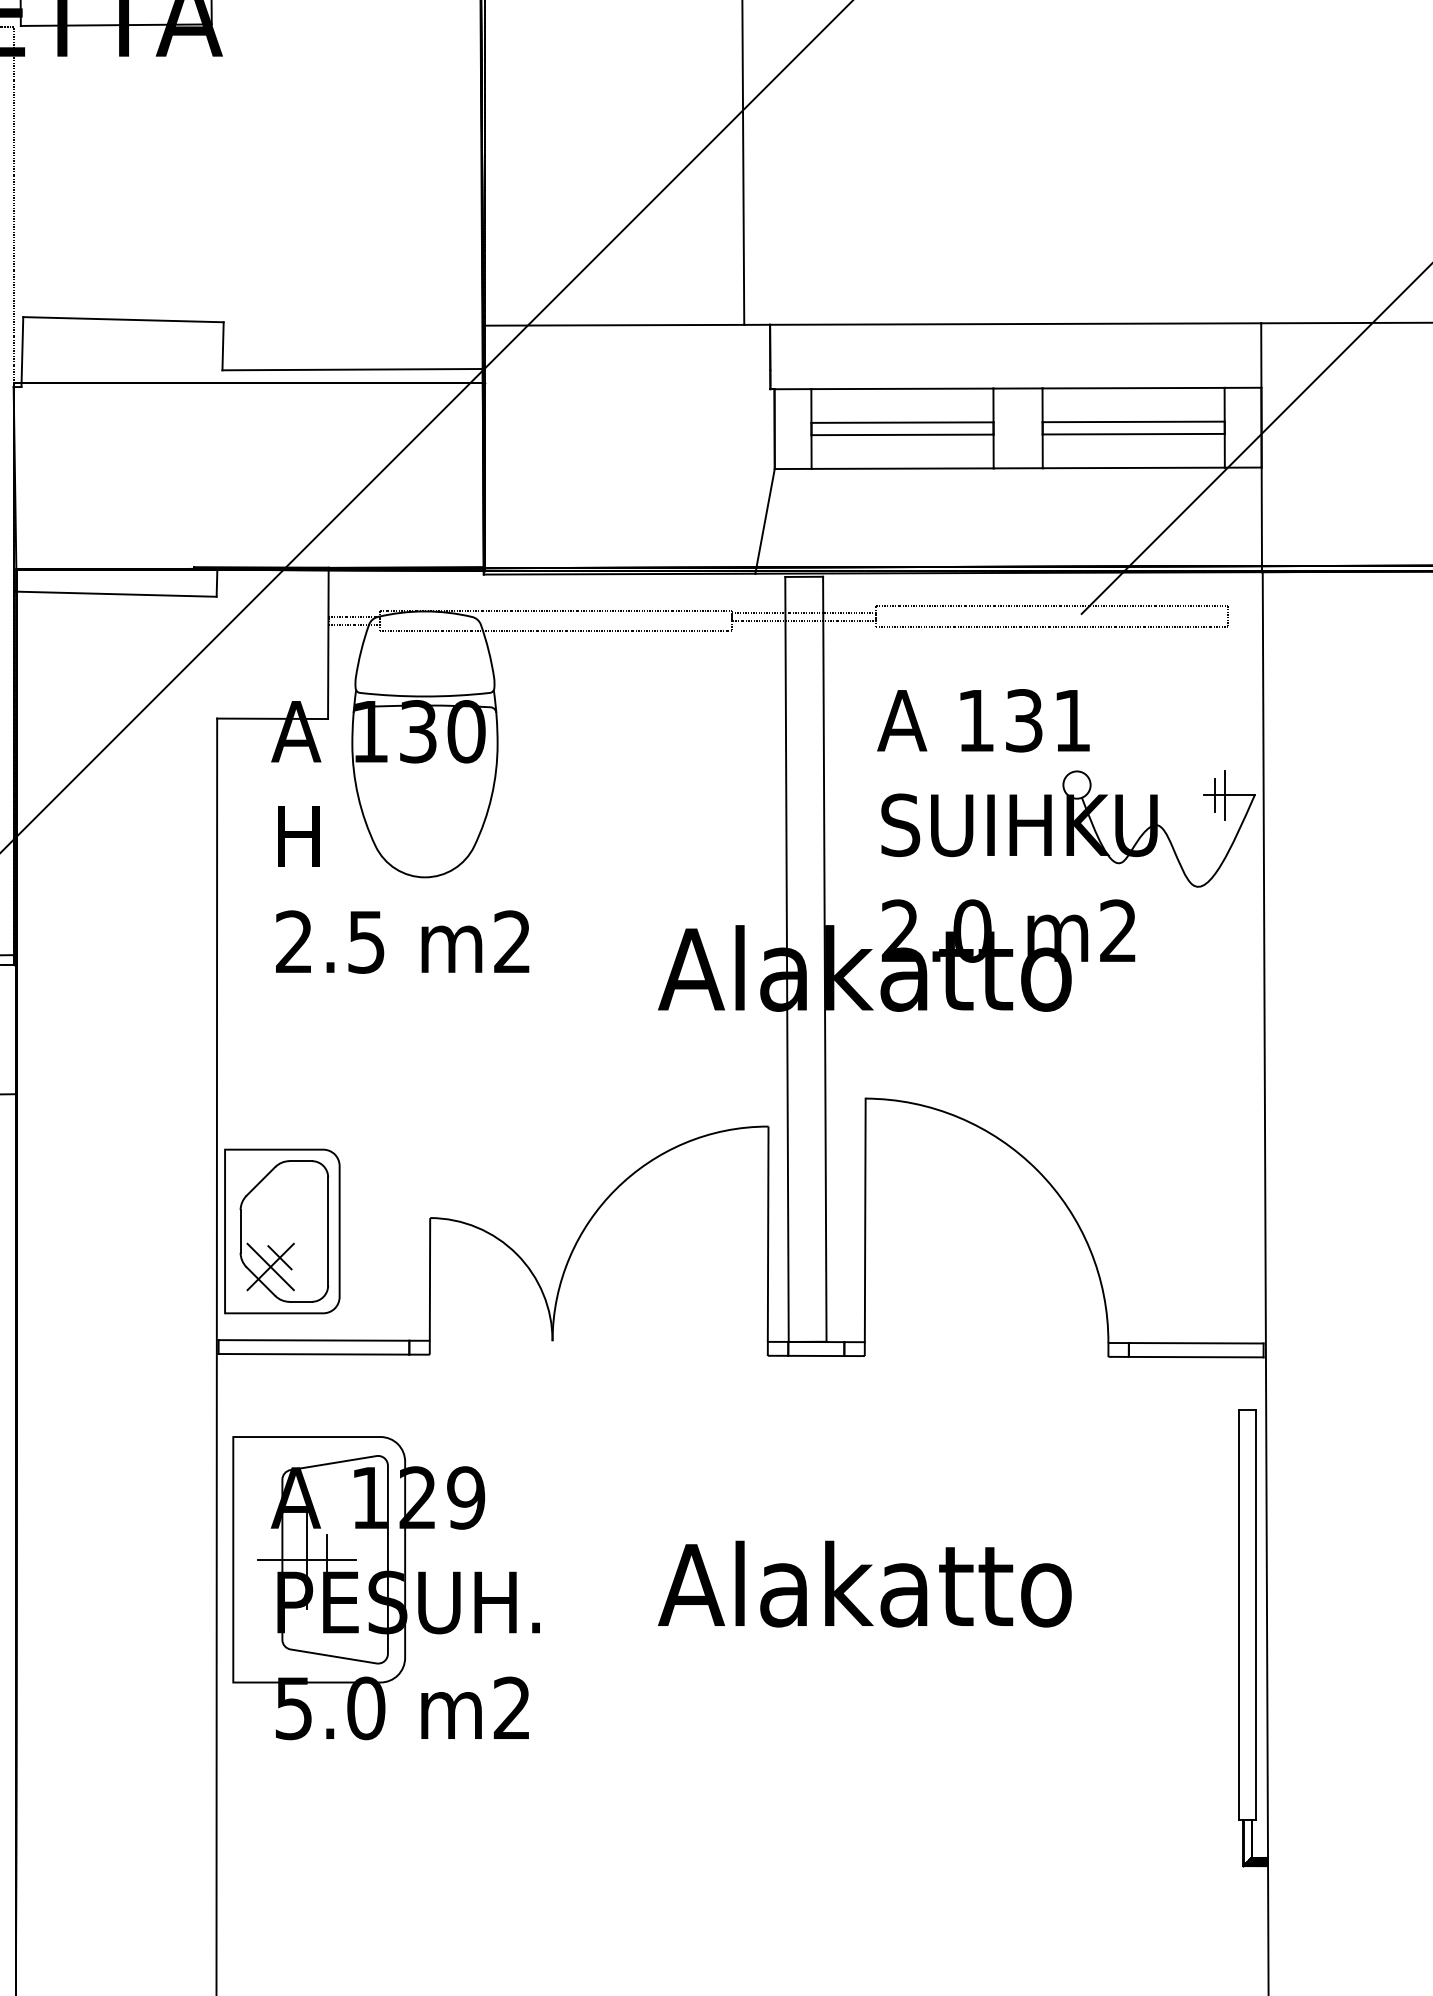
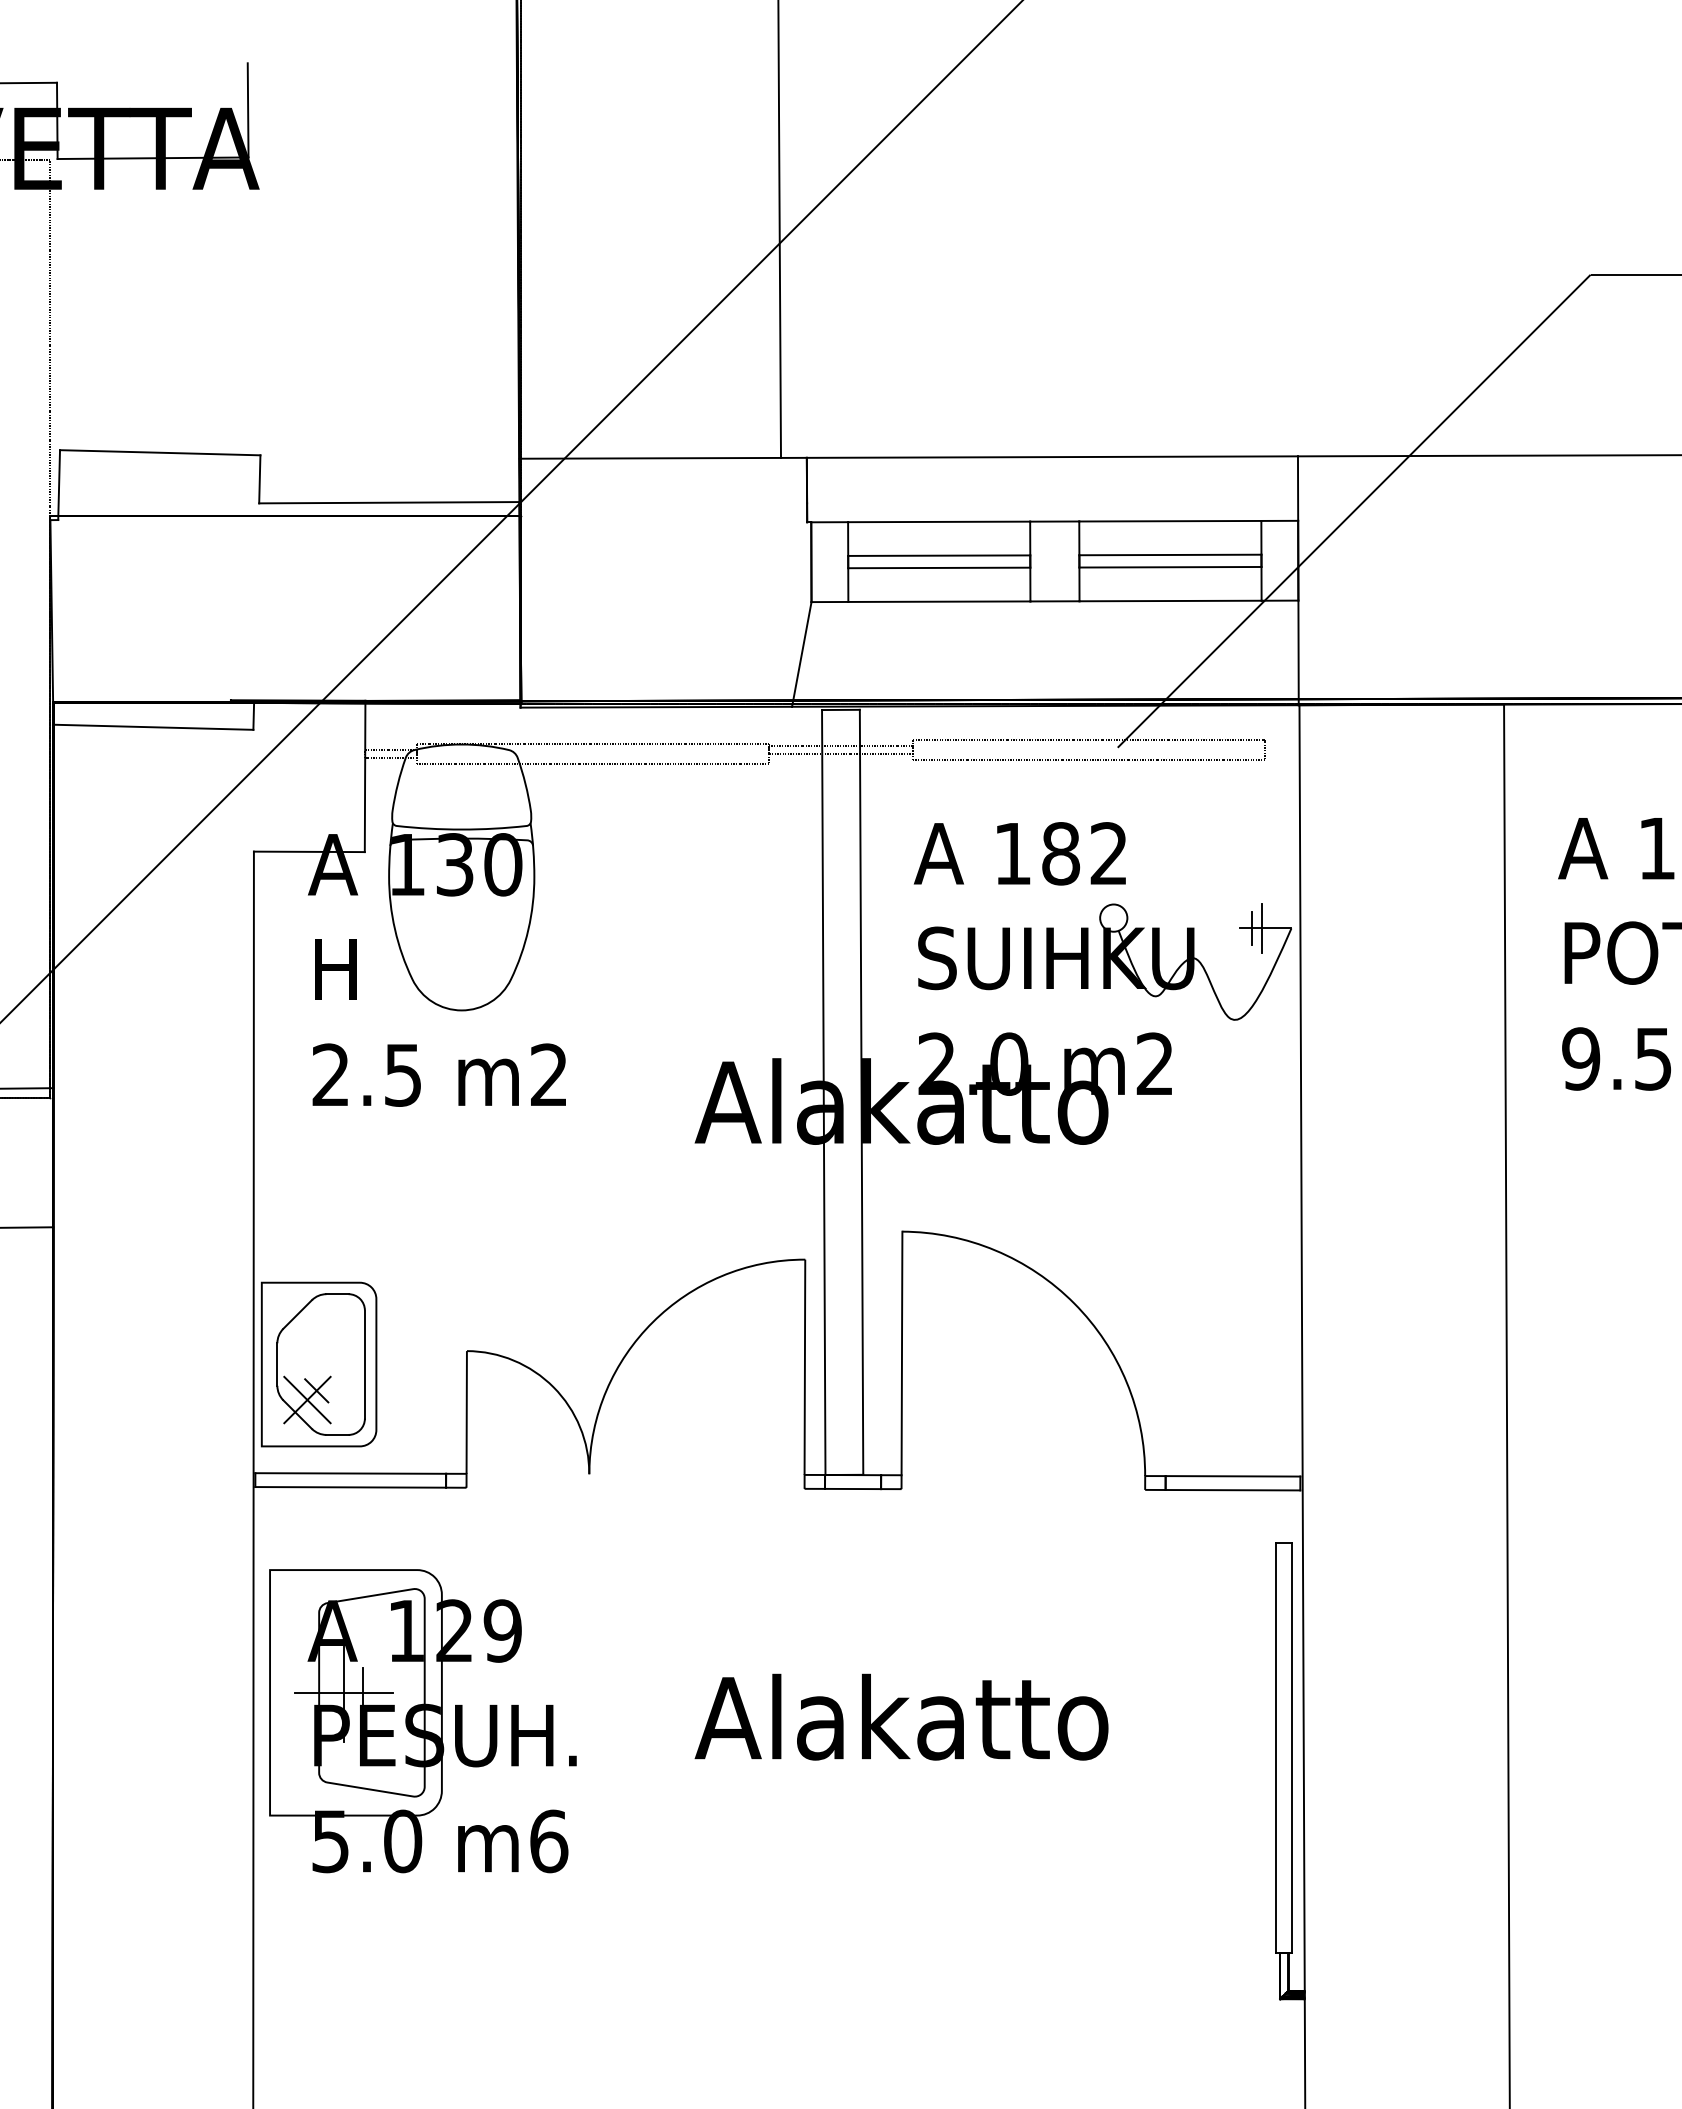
text: (1047, 720) -> (1084, 853), 131 -> 182
text: (512, 1708) -> (549, 1841), m2 -> m6

